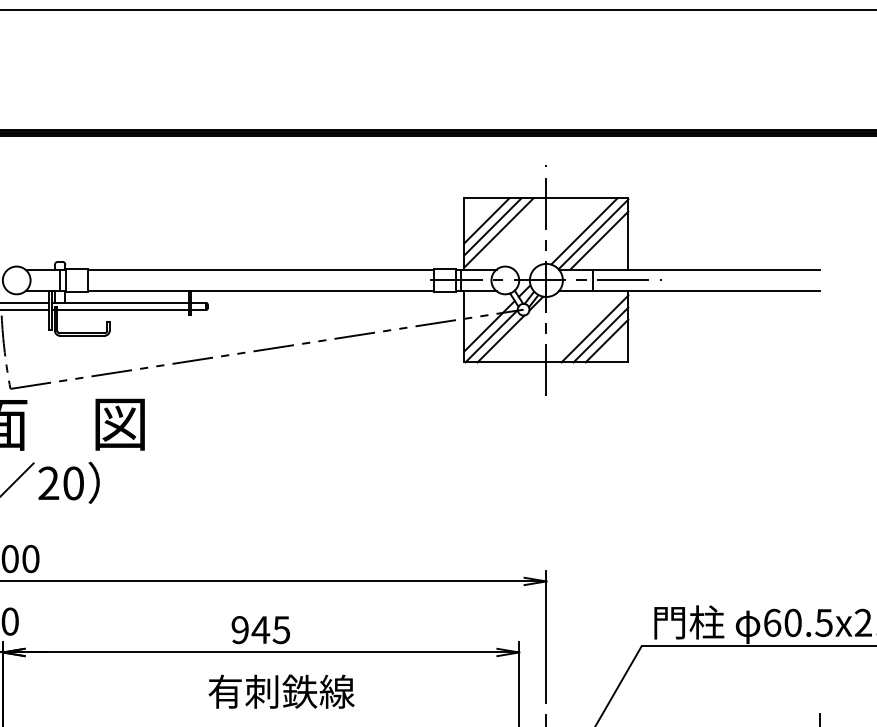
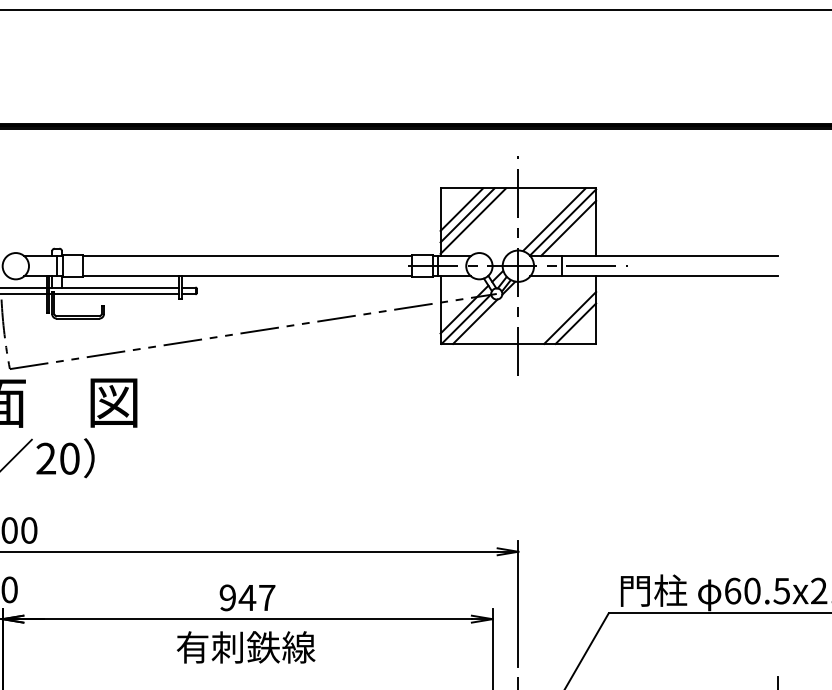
line: (595, 328) -> (564, 311), removed
text: (280, 630) -> (266, 598), 945 -> 947
text: (281, 691) -> (246, 647), moved

